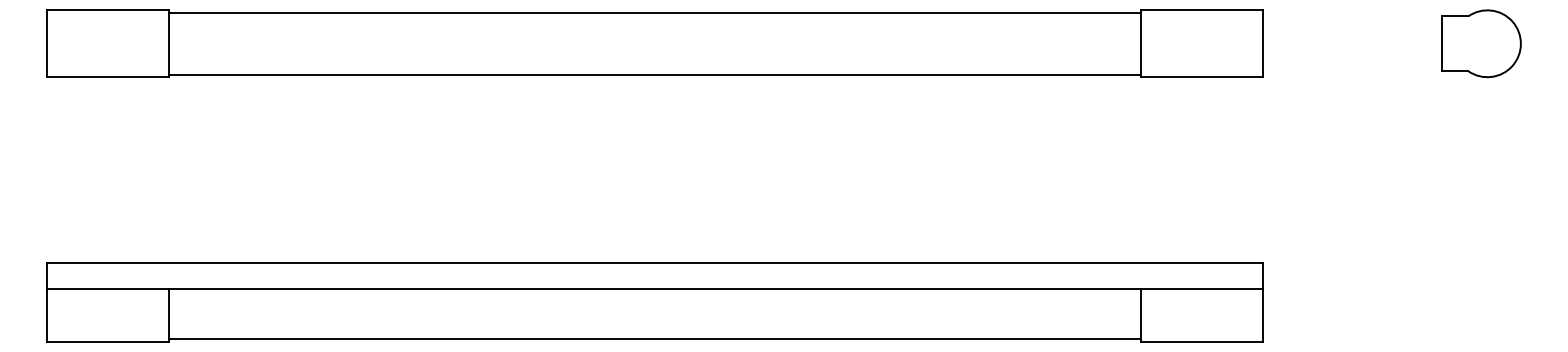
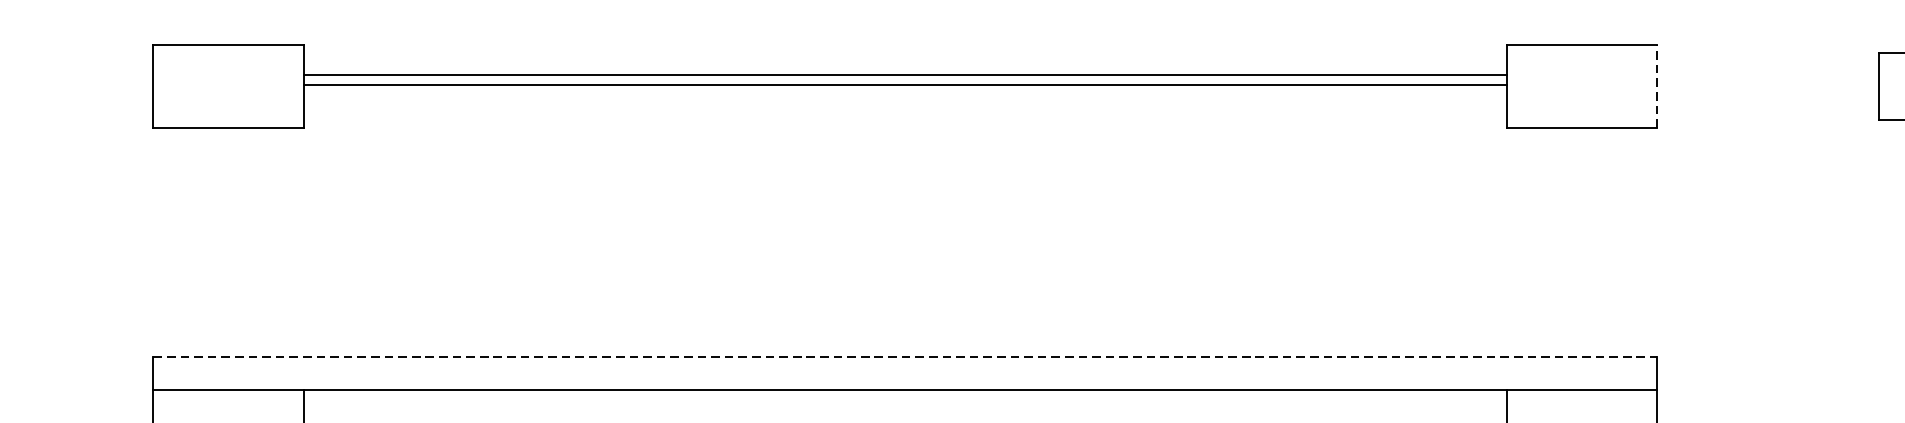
line: (654, 12) -> (904, 84), moved
line: (1262, 43) -> (1656, 86), solid -> dashed
line: (654, 74) -> (904, 74), moved
line: (654, 262) -> (904, 356), solid -> dashed

